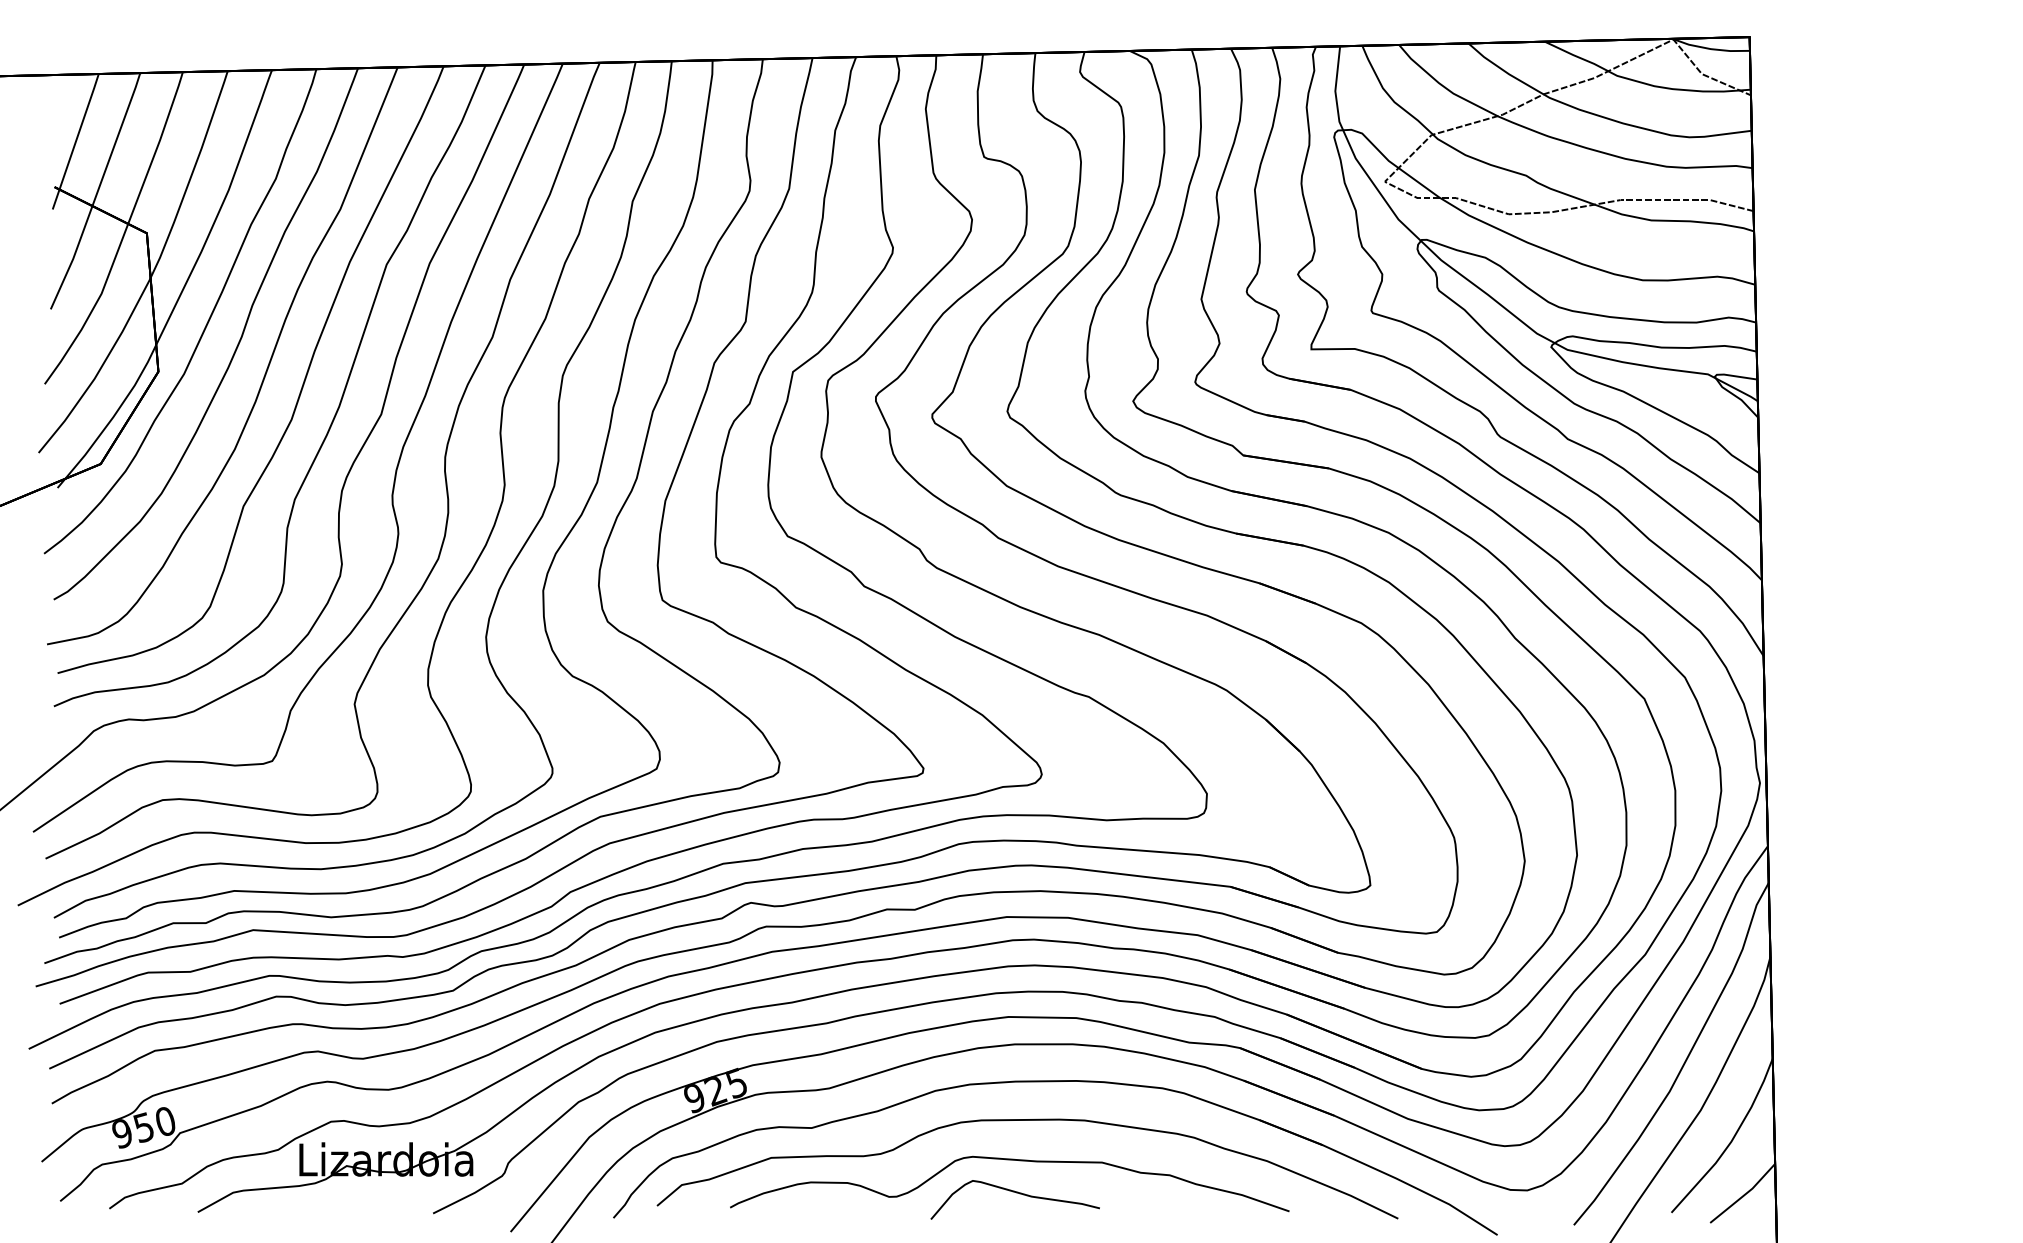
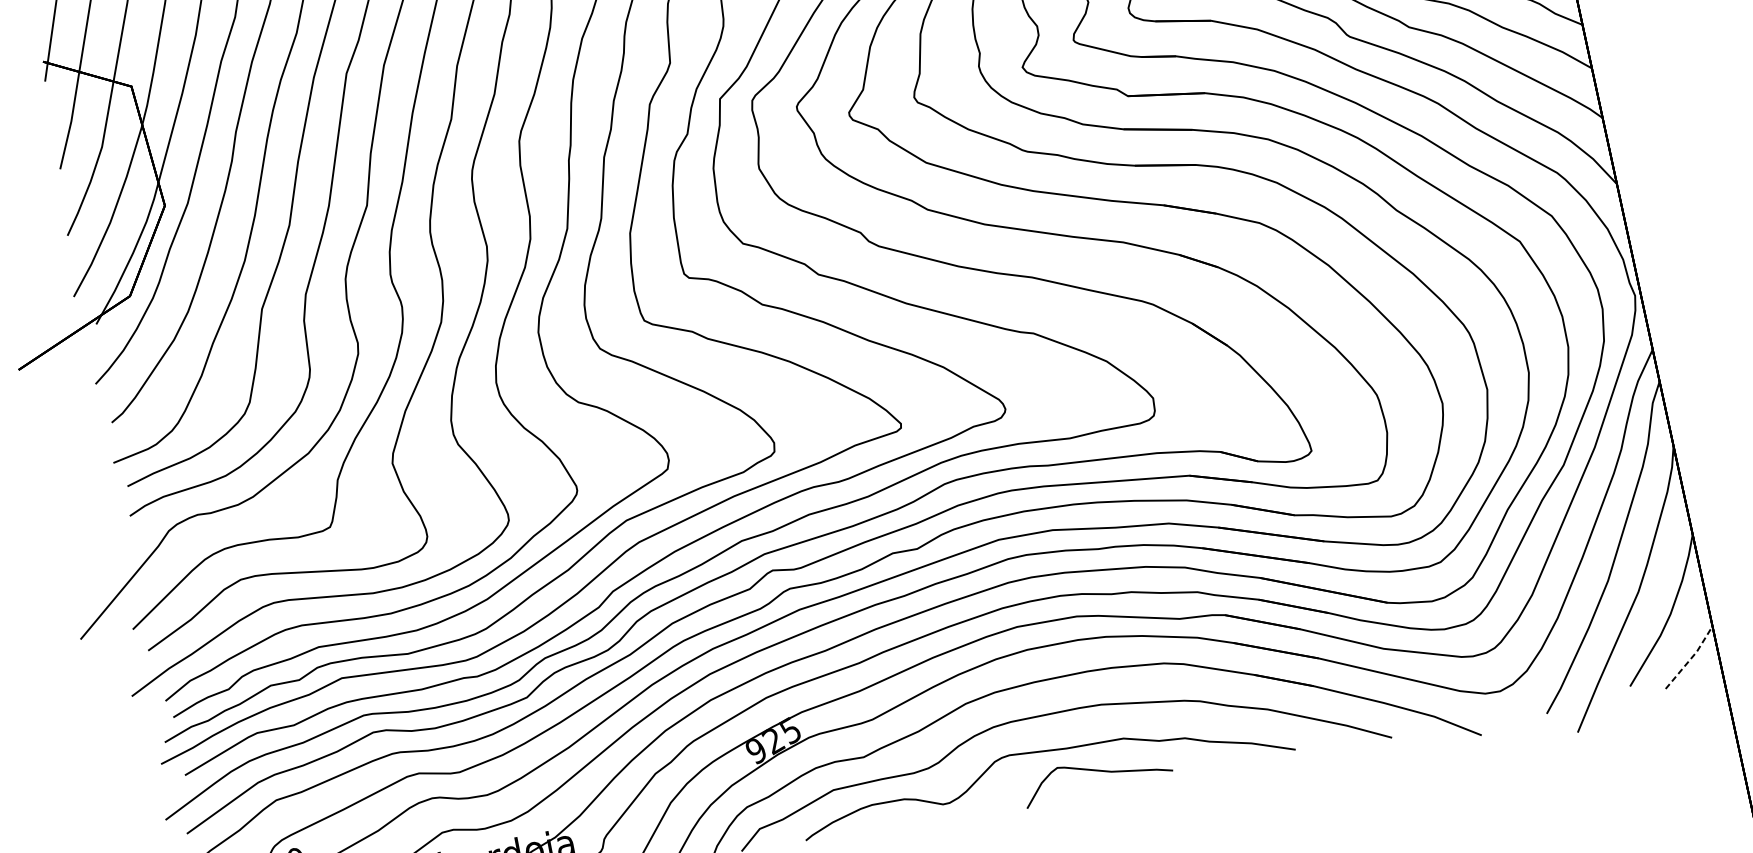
curve: (1016, 1193) -> (1097, 771), moved
line: (1744, 1194) -> (1690, 658), solid -> dashed

